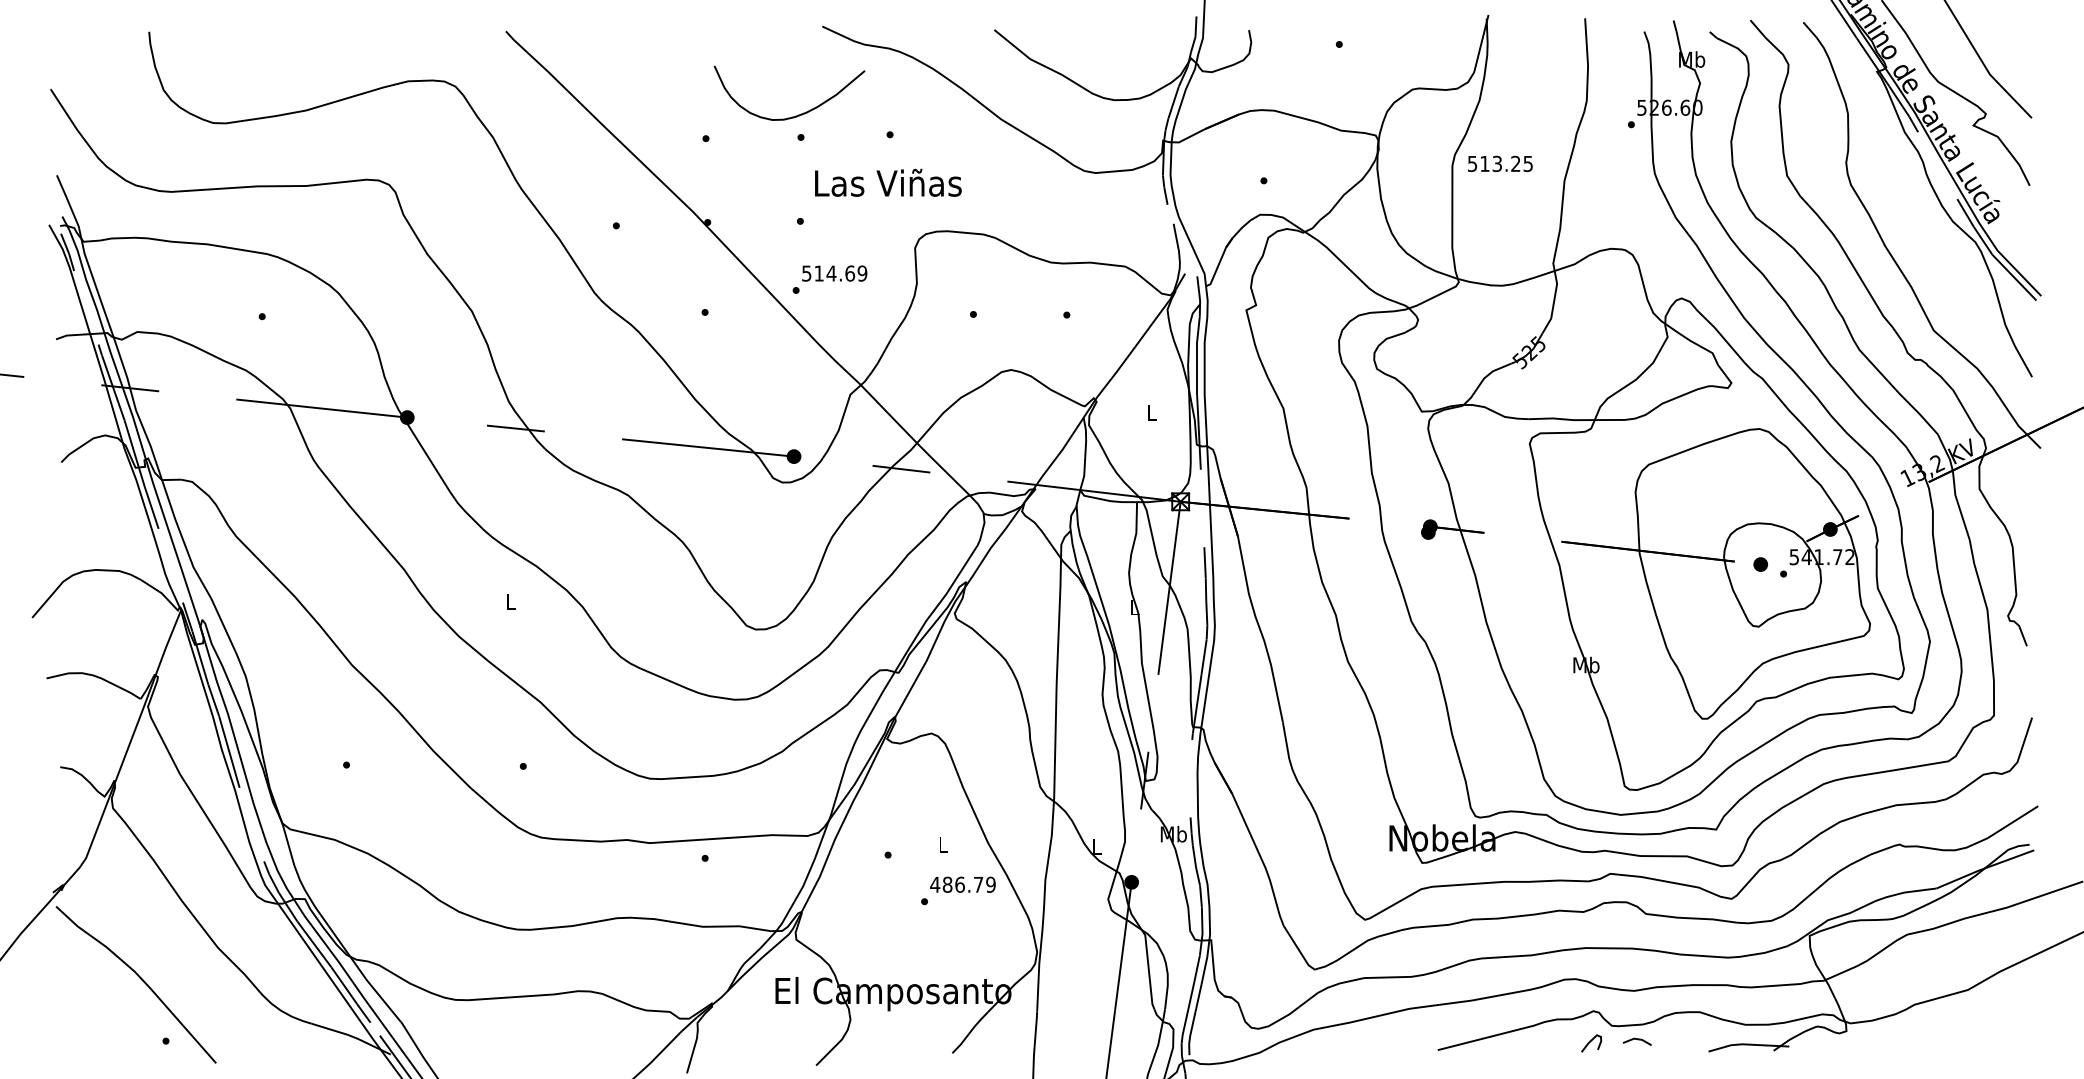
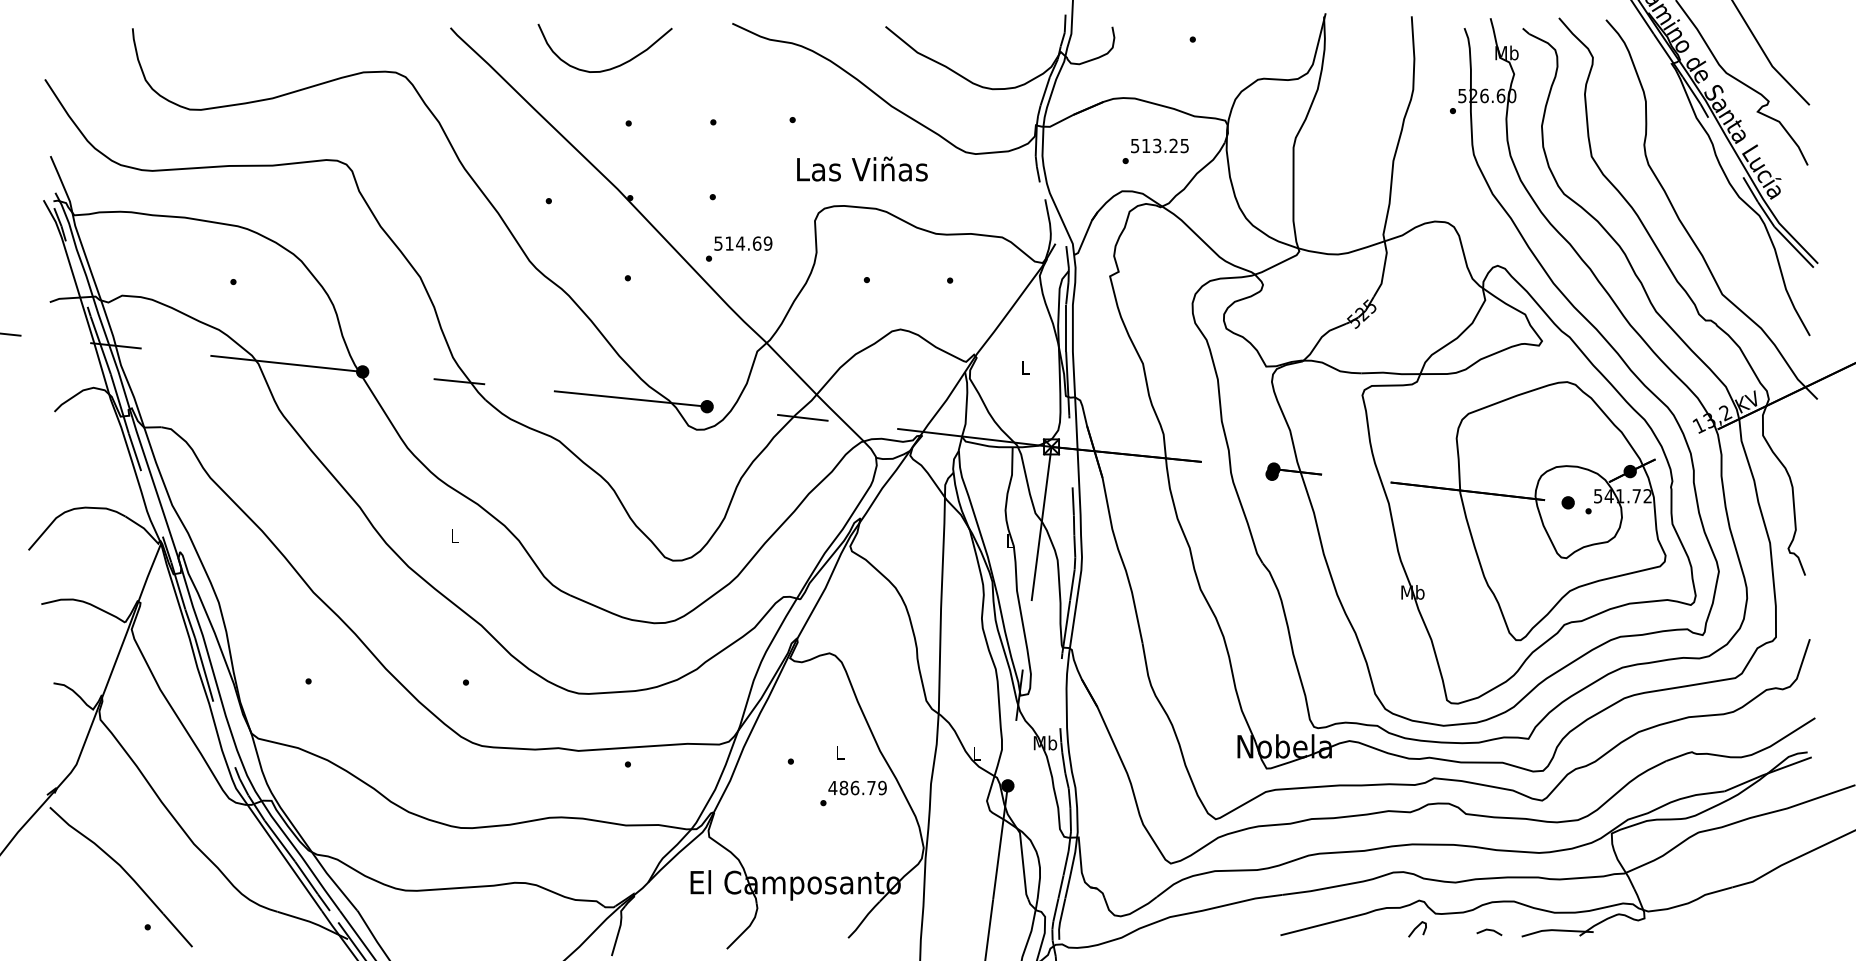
curve: (798, 114) -> (613, 67), moved
text: (1500, 163) -> (1160, 145), moved
text: (888, 182) -> (862, 168), moved
line: (1637, 1040) -> (1489, 931), moved

